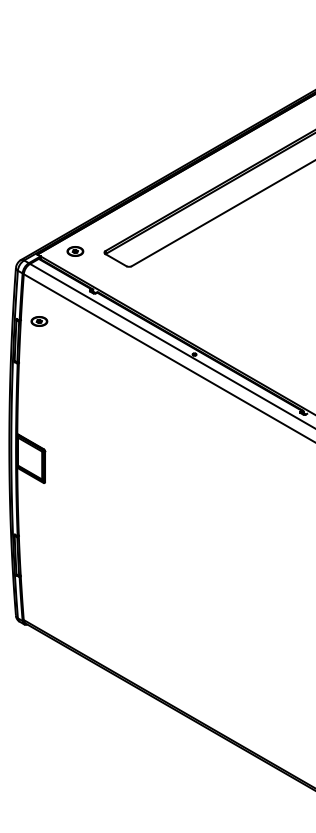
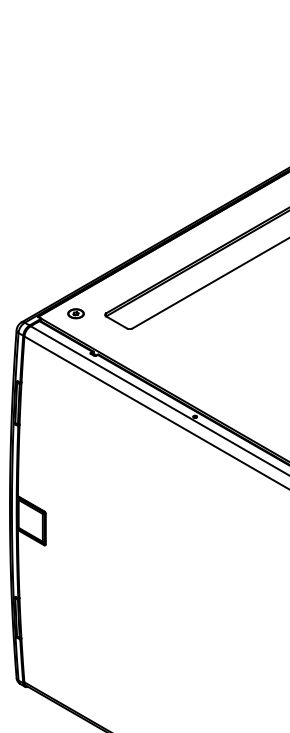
part: (39, 321) -> (40, 383), removed

